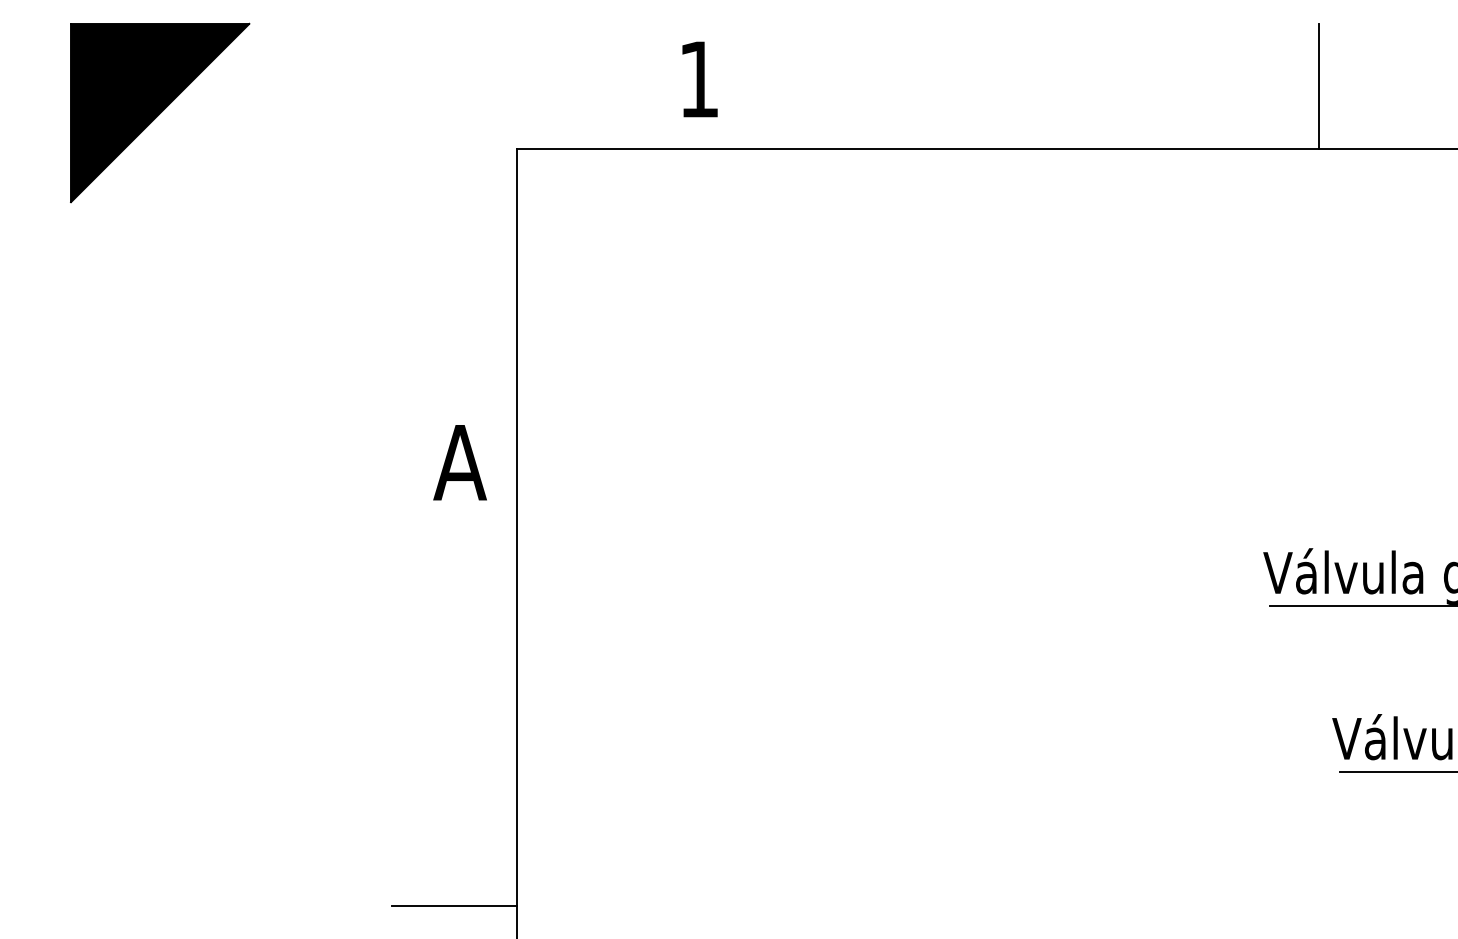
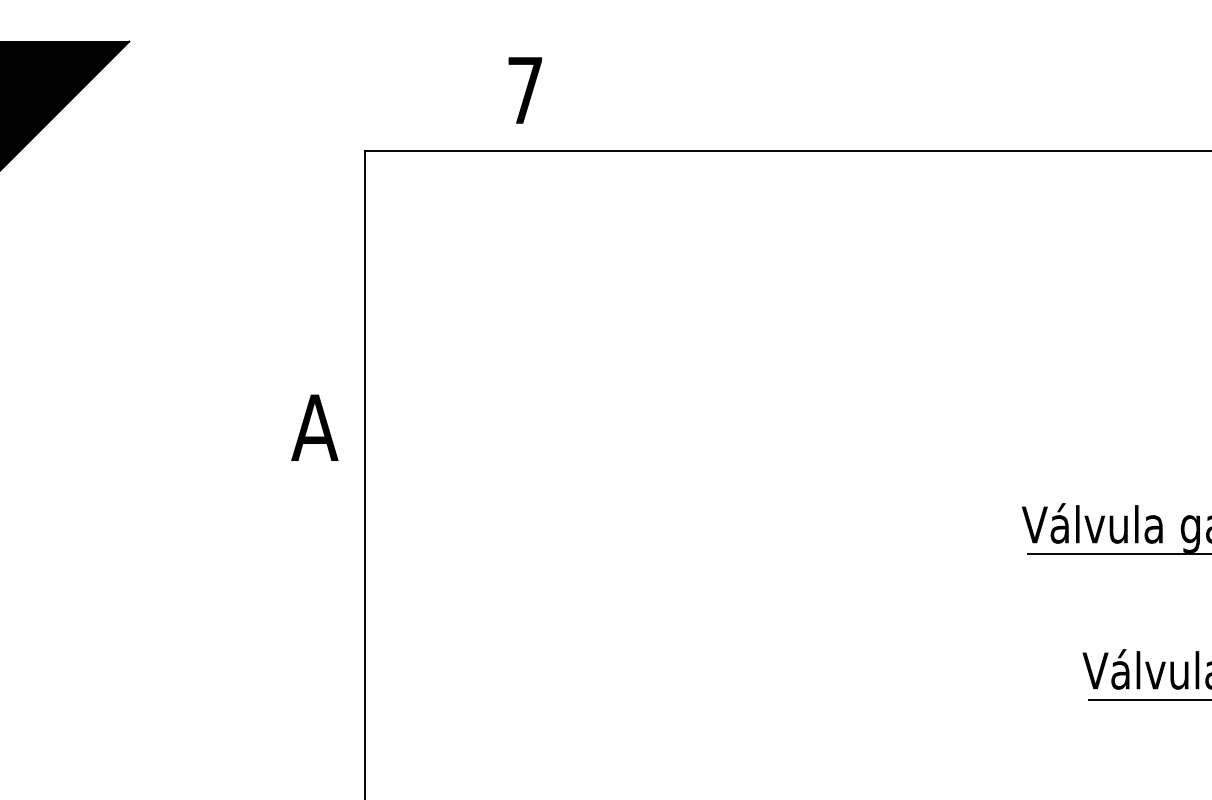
text: (699, 79) -> (525, 90), 1 -> 7
line: (1318, 85) -> (1070, 95), removed

